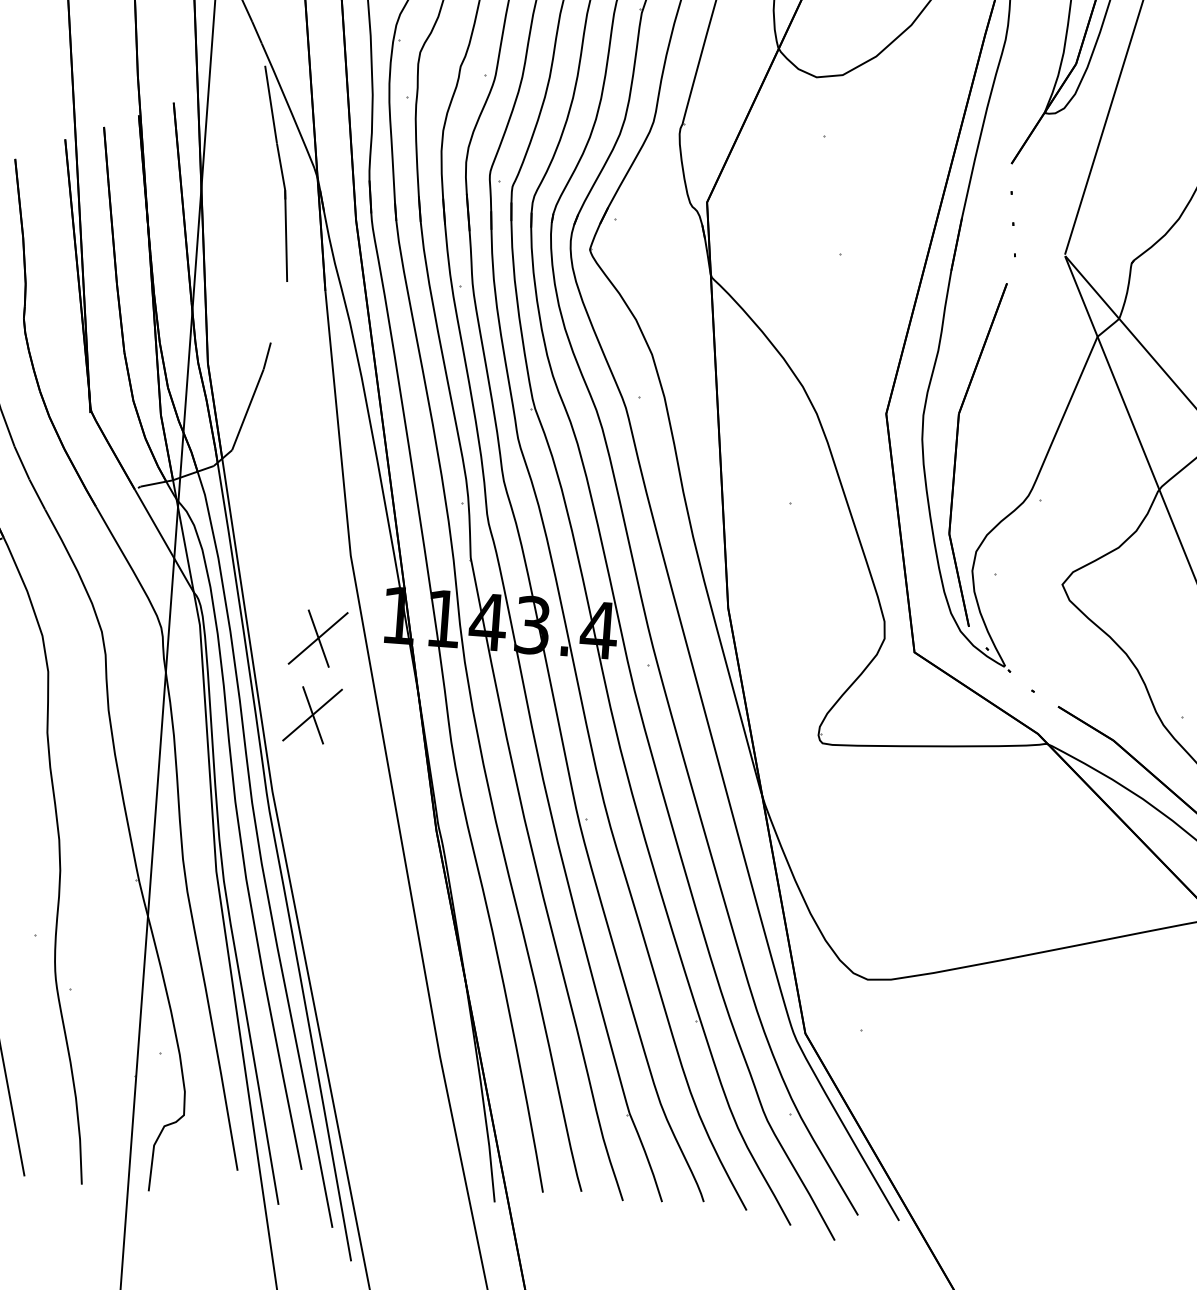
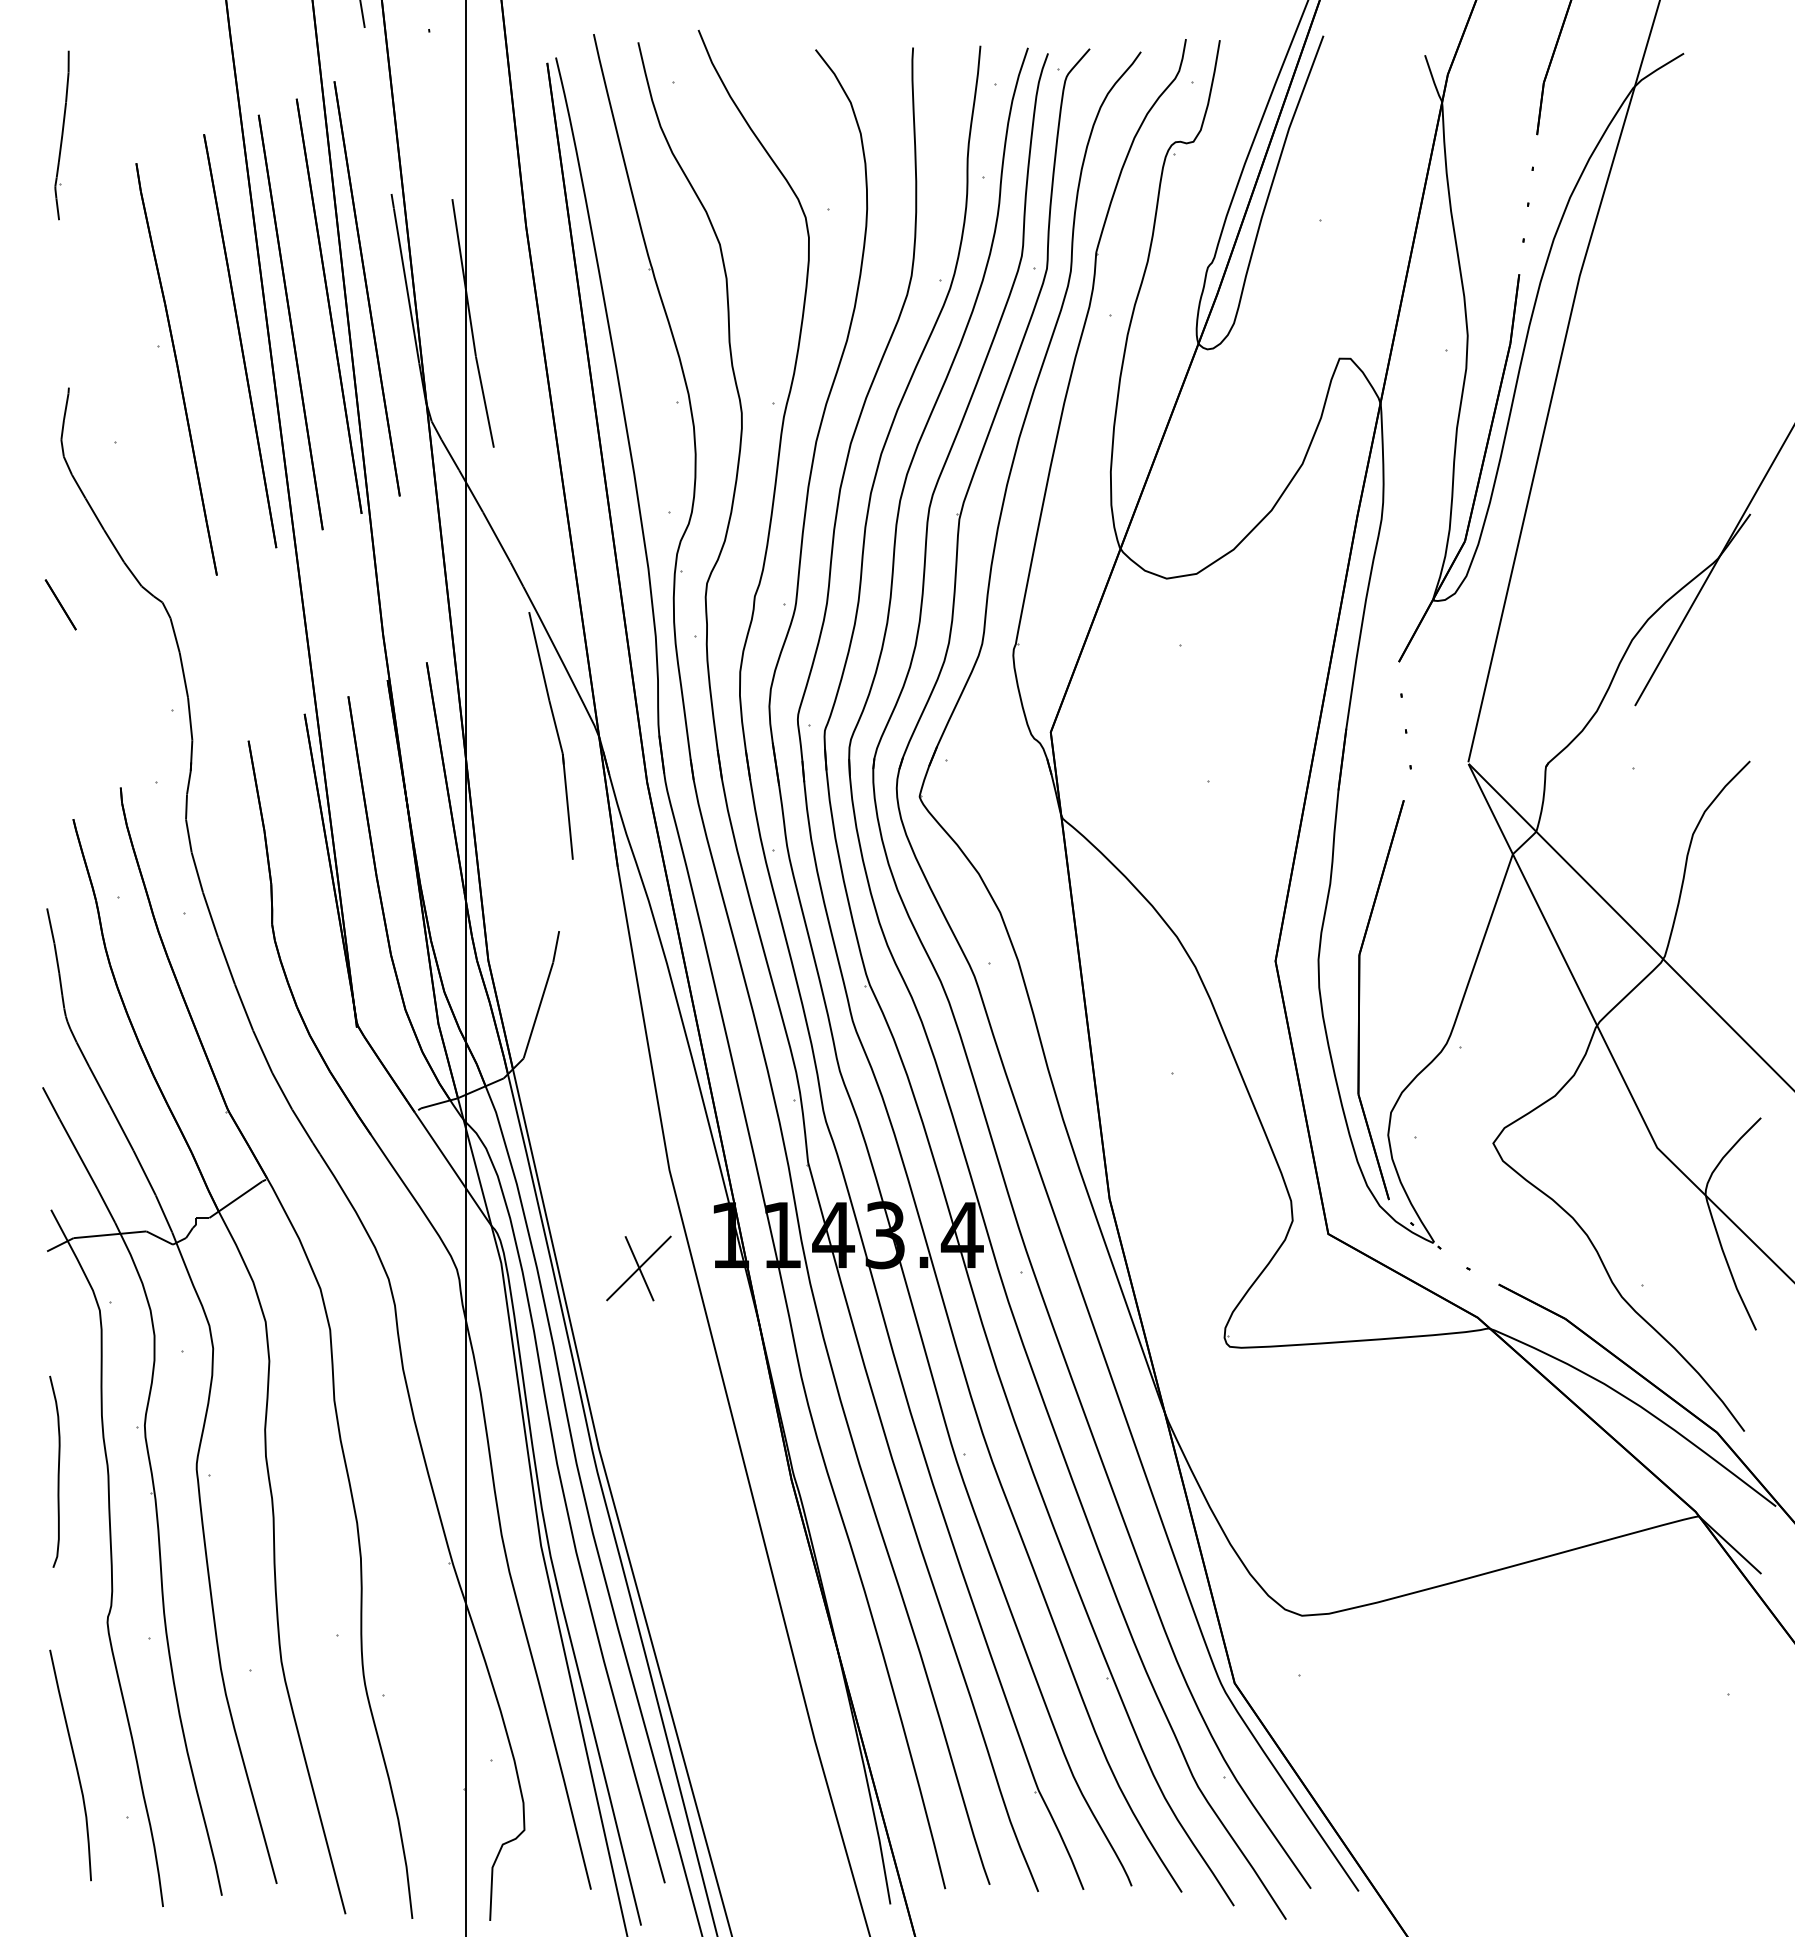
part: (312, 715) -> (638, 1357), removed

